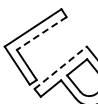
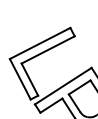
line: (42, 33) -> (48, 49), dashed -> solid
line: (60, 68) -> (63, 86), dashed -> solid

